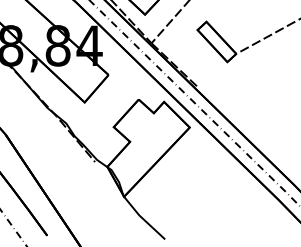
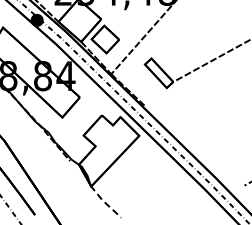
line: (140, 217) -> (103, 201), solid -> dashed

